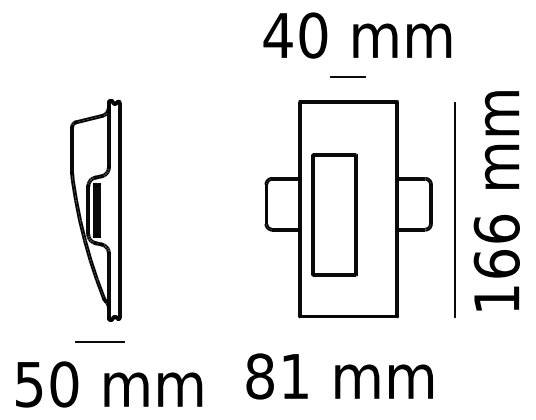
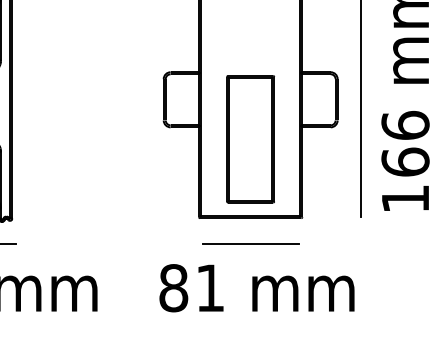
part: (334, 214) -> (250, 138), moved
line: (349, 342) -> (251, 244), added
text: (339, 376) -> (256, 288), moved

